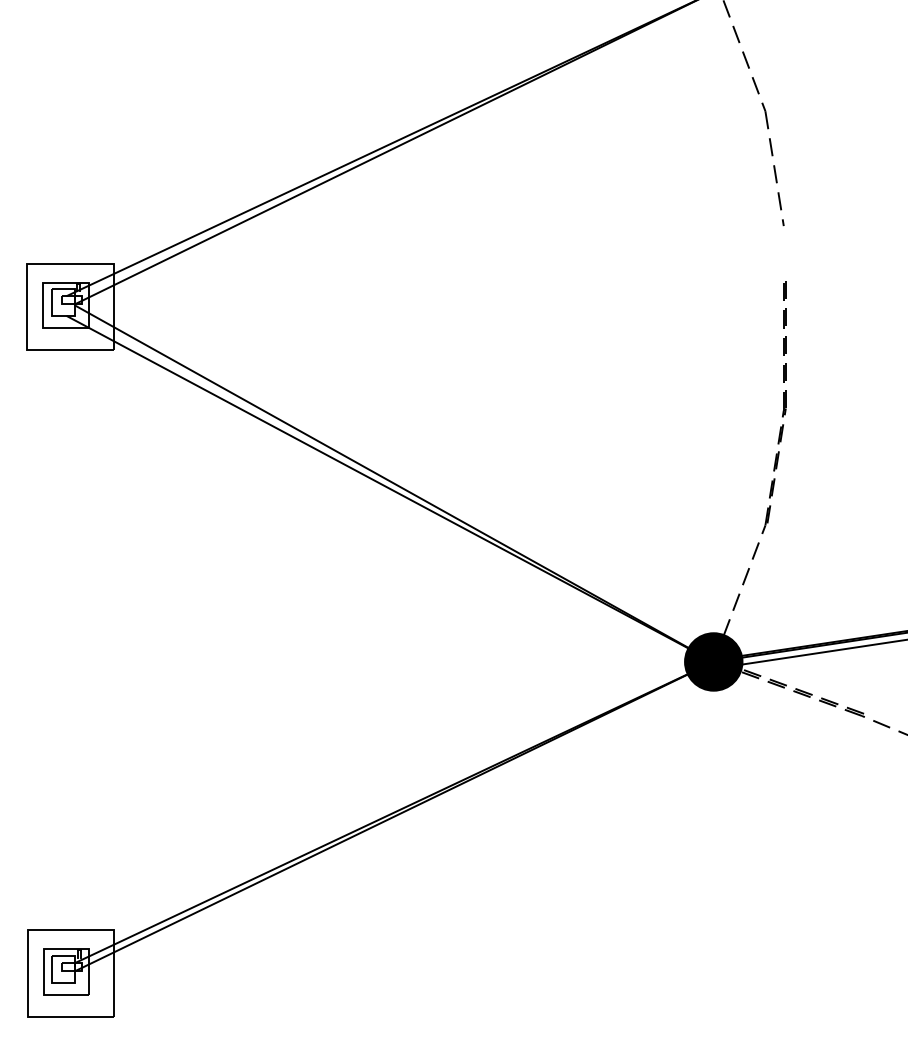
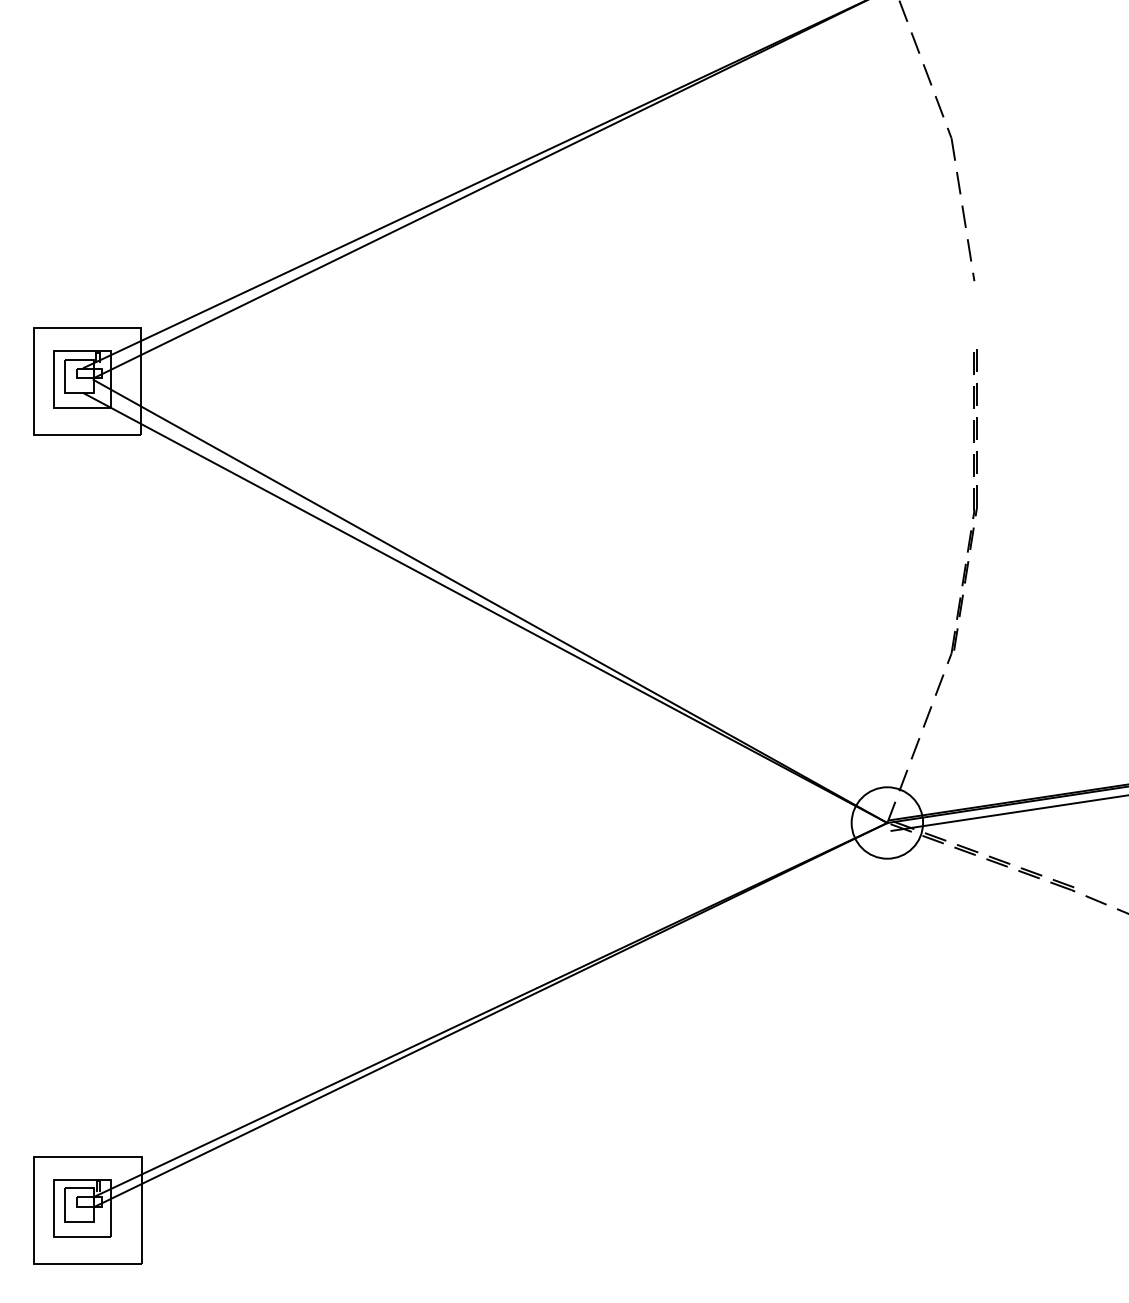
fill: (713, 661) -> (887, 822), removed

